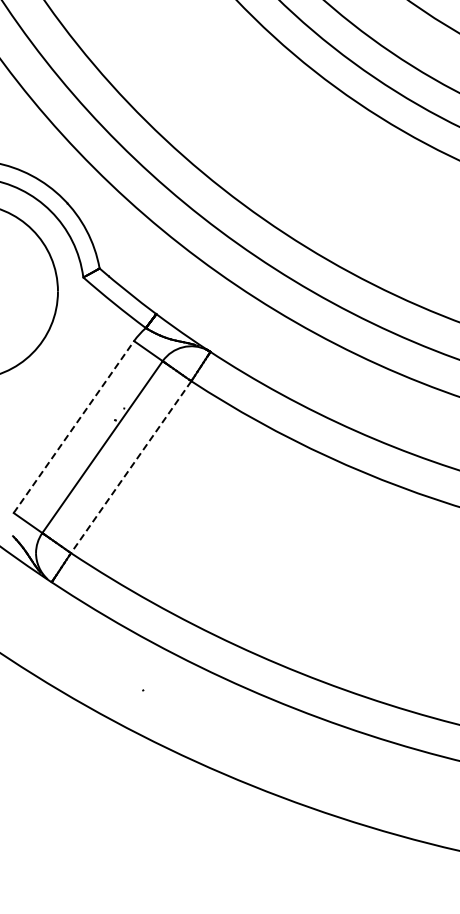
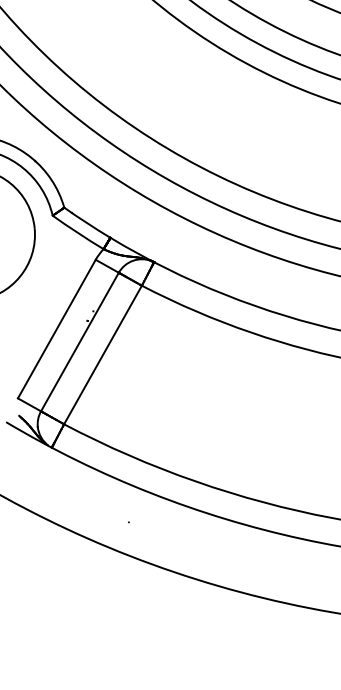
line: (73, 427) -> (56, 329), dashed -> solid
line: (131, 467) -> (103, 355), dashed -> solid

